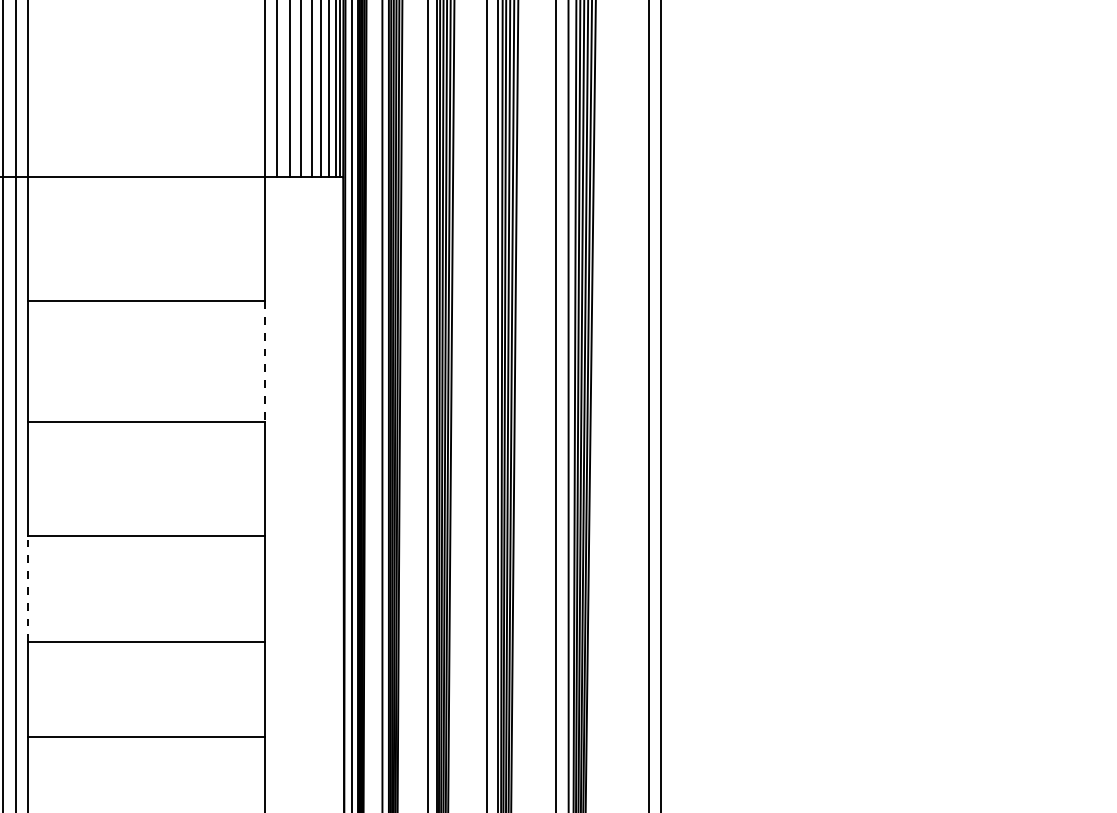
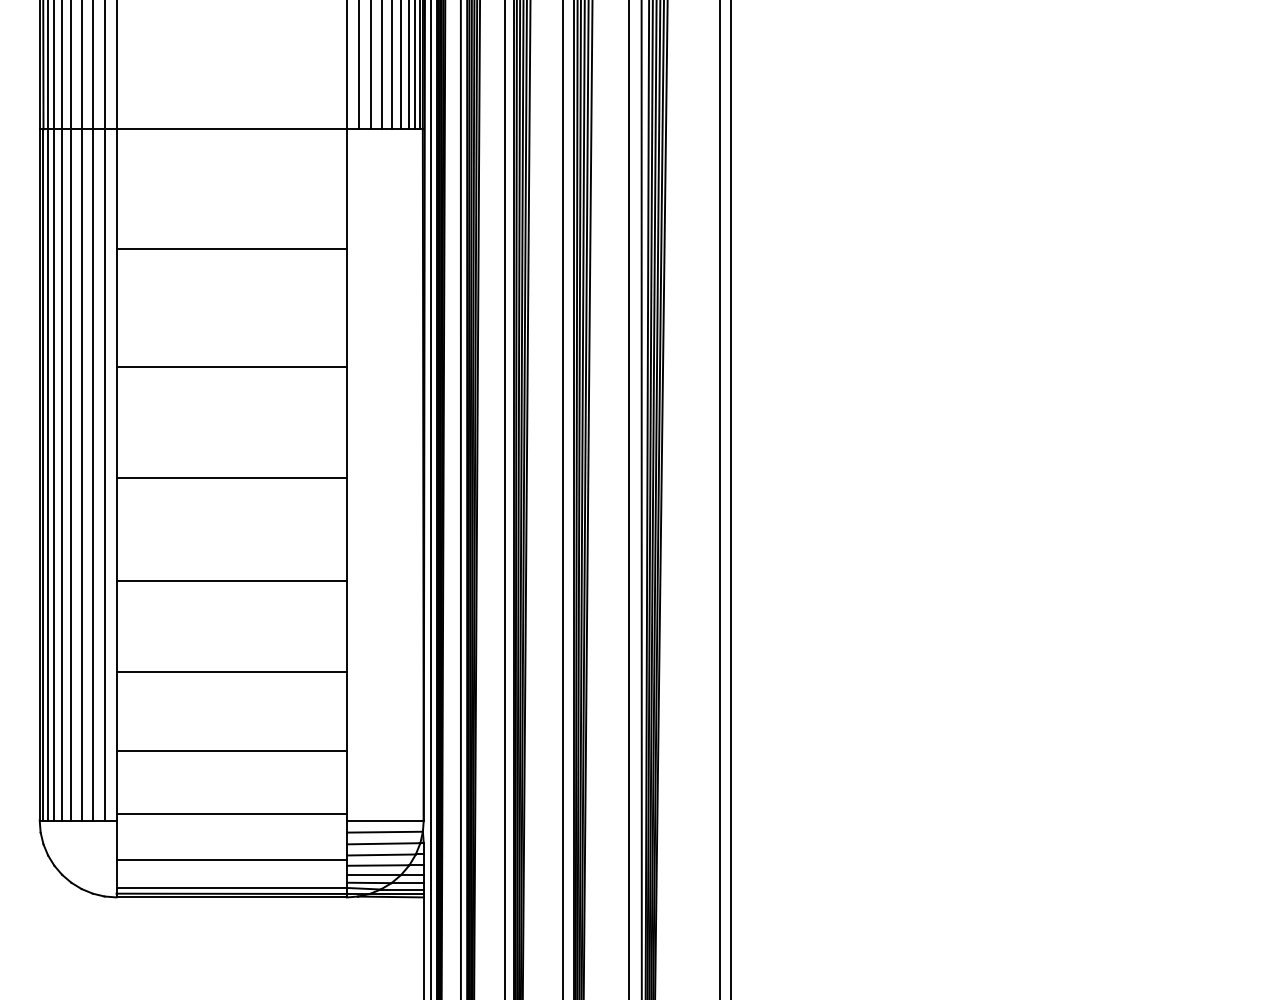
line: (264, 361) -> (346, 308), dashed -> solid
line: (27, 588) -> (116, 528), dashed -> solid

